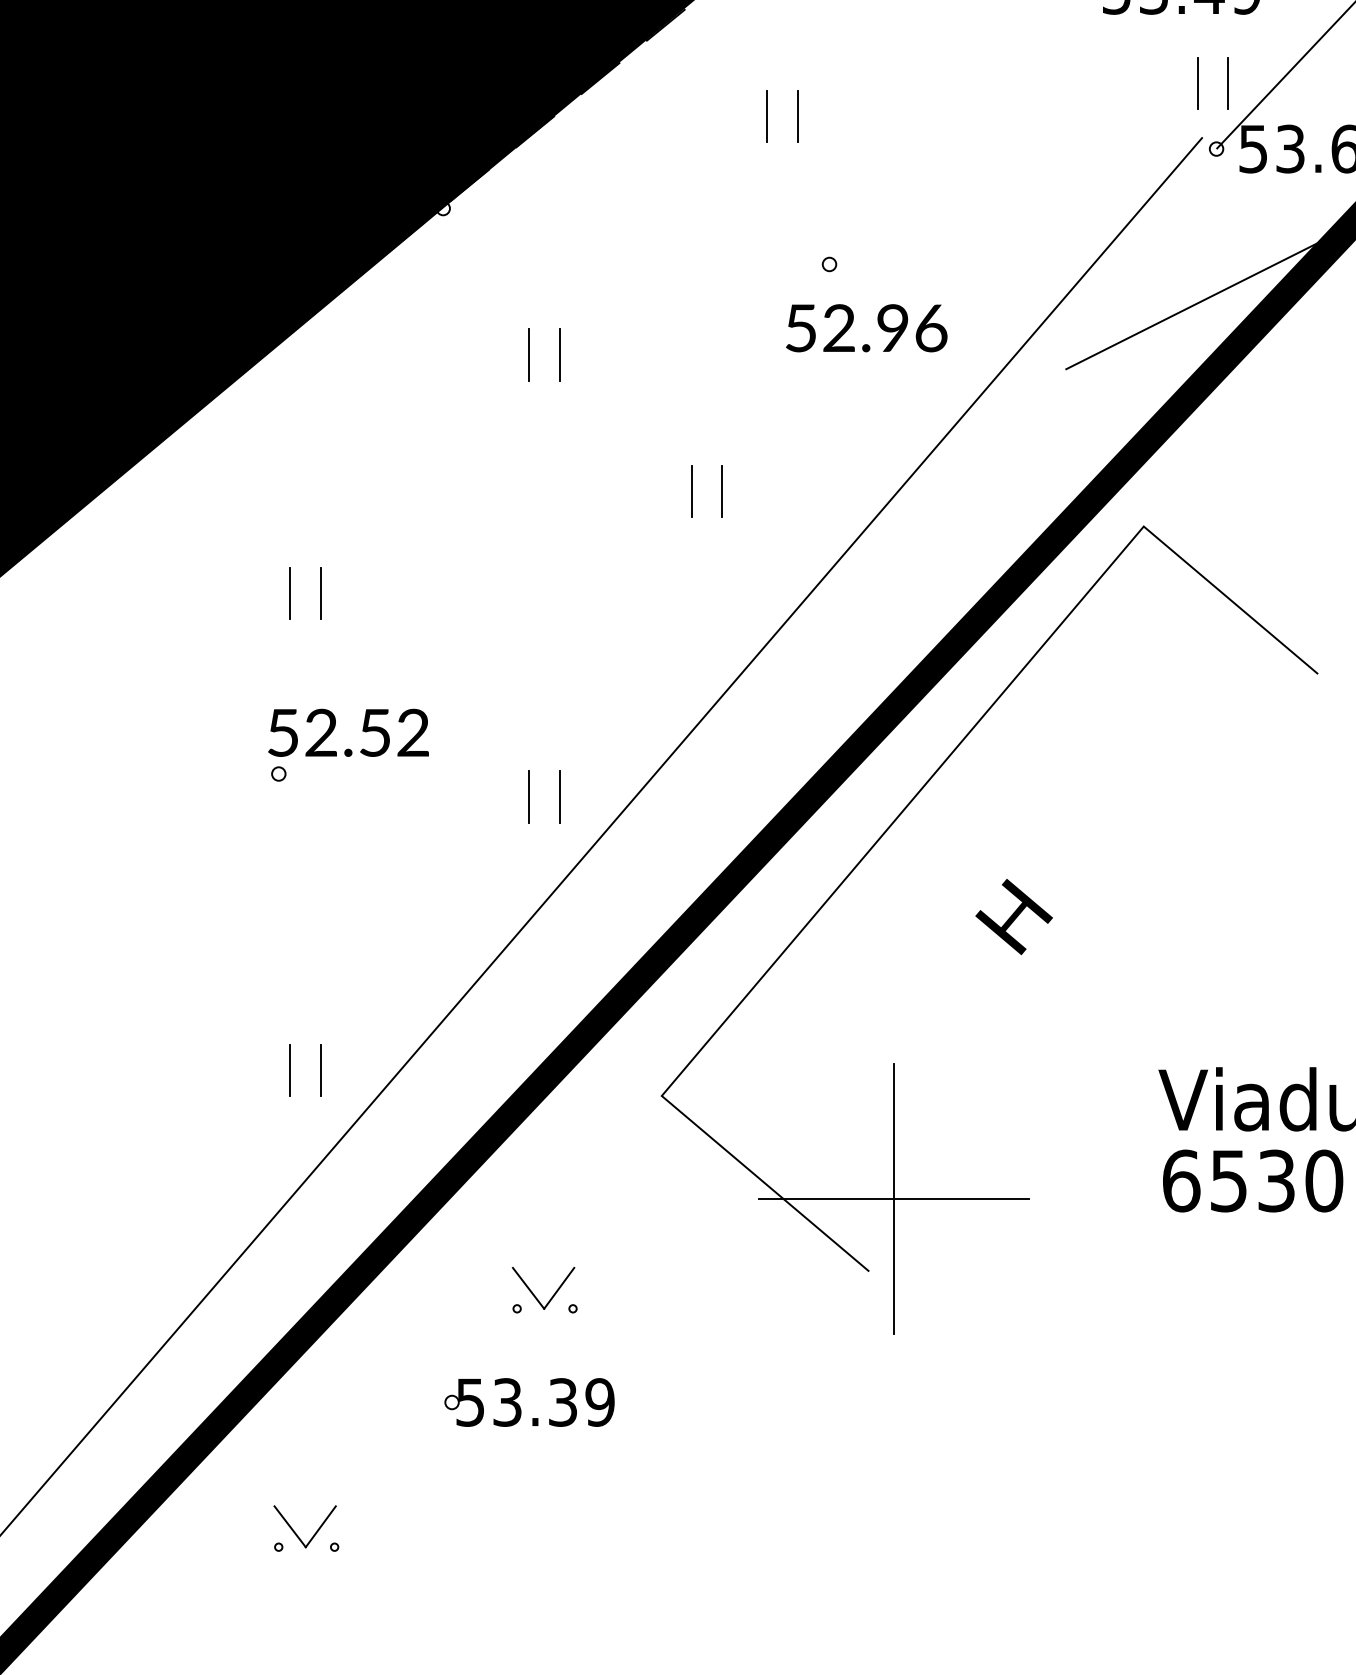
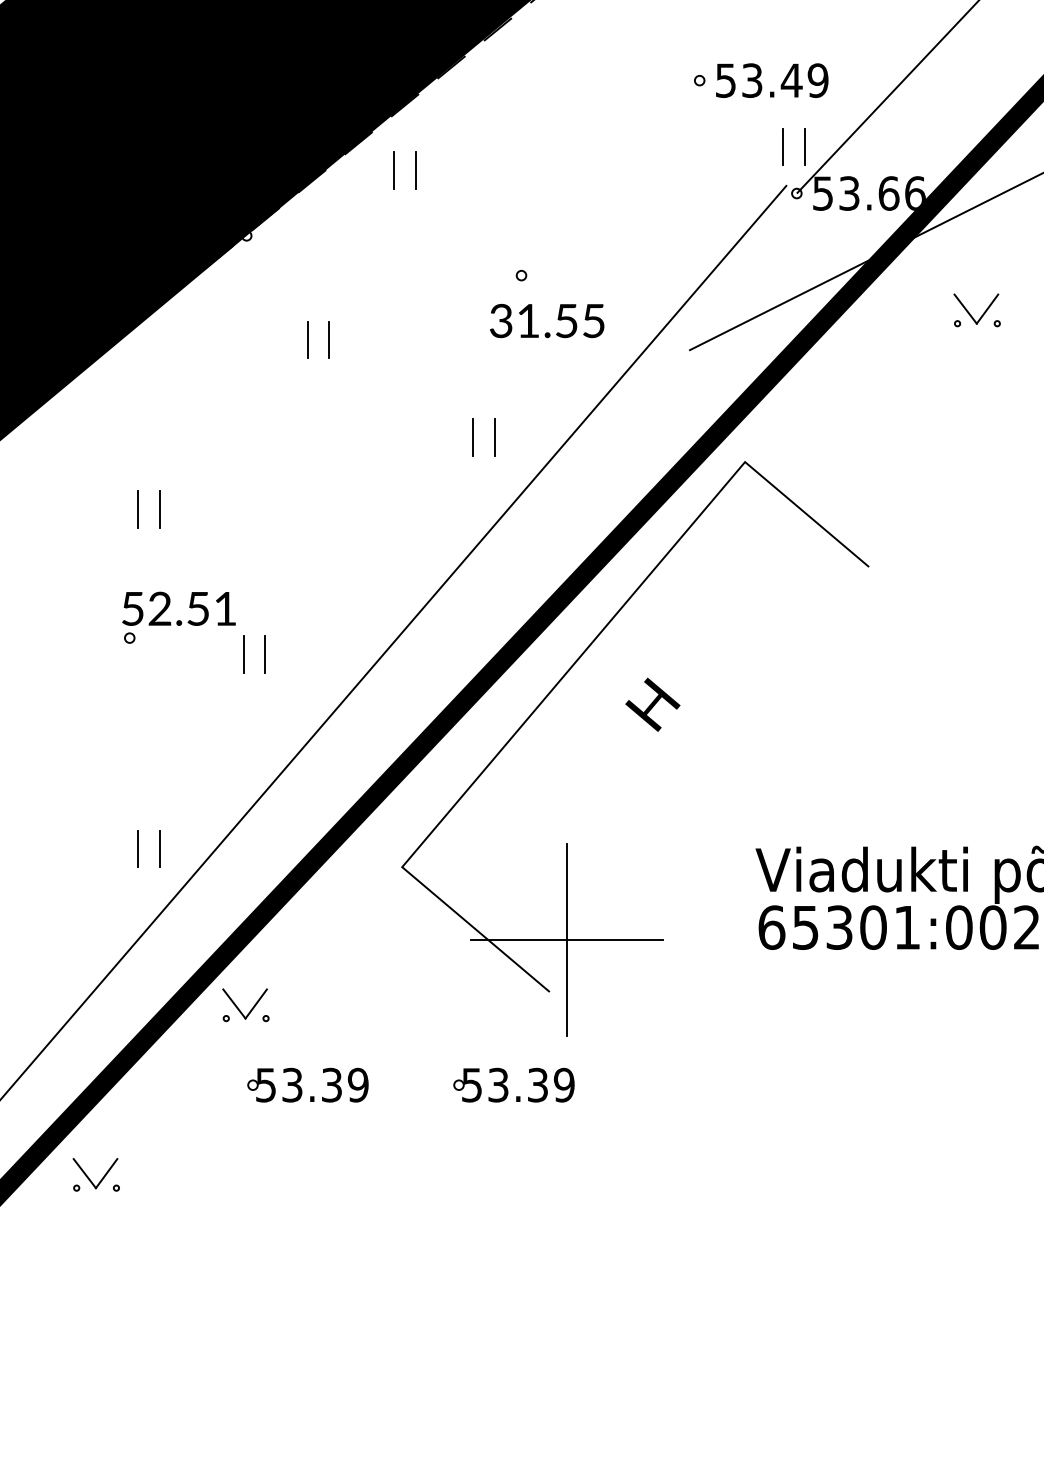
part: (767, 116) -> (394, 170), moved
text: (866, 327) -> (547, 320), 52.96 -> 31.55
part: (691, 492) -> (473, 437), moved
text: (413, 732) -> (225, 608), 52.52 -> 52.51
part: (530, 797) -> (244, 654), moved
text: (1013, 916) -> (652, 704), moved
part: (535, 1294) -> (239, 1008), moved
part: (809, 1405) -> (507, 1087), added
part: (298, 1535) -> (90, 1179), moved

